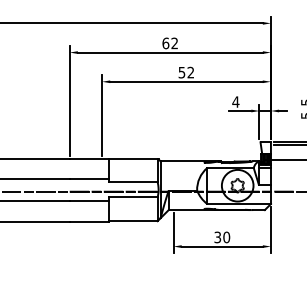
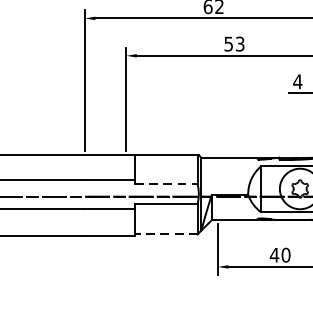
text: (190, 72) -> (239, 43), 52 -> 53
line: (133, 182) -> (166, 184), solid -> dashed
line: (132, 221) -> (165, 234), solid -> dashed
text: (217, 237) -> (274, 255), 30 -> 40

